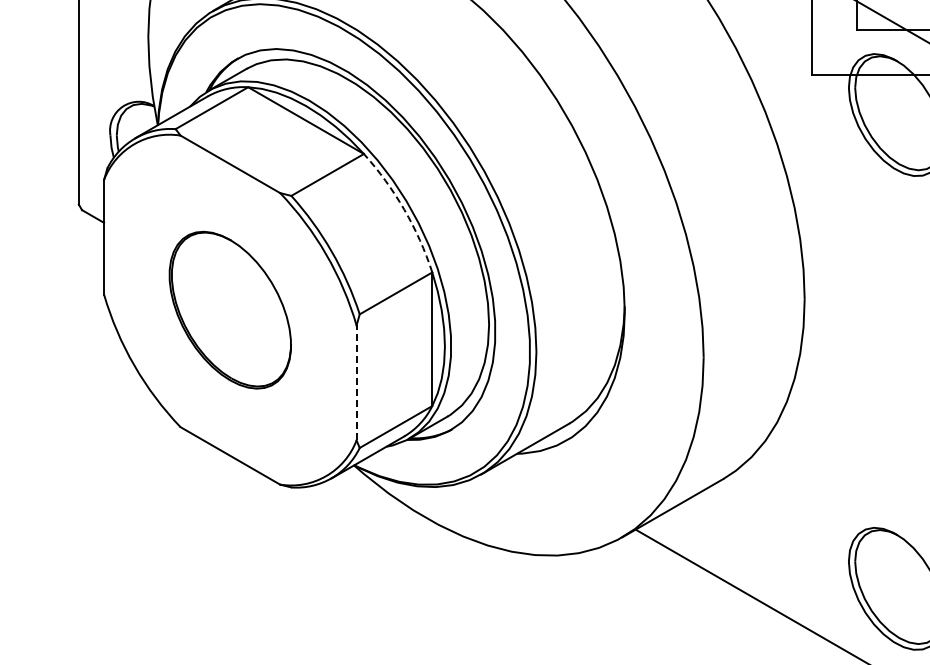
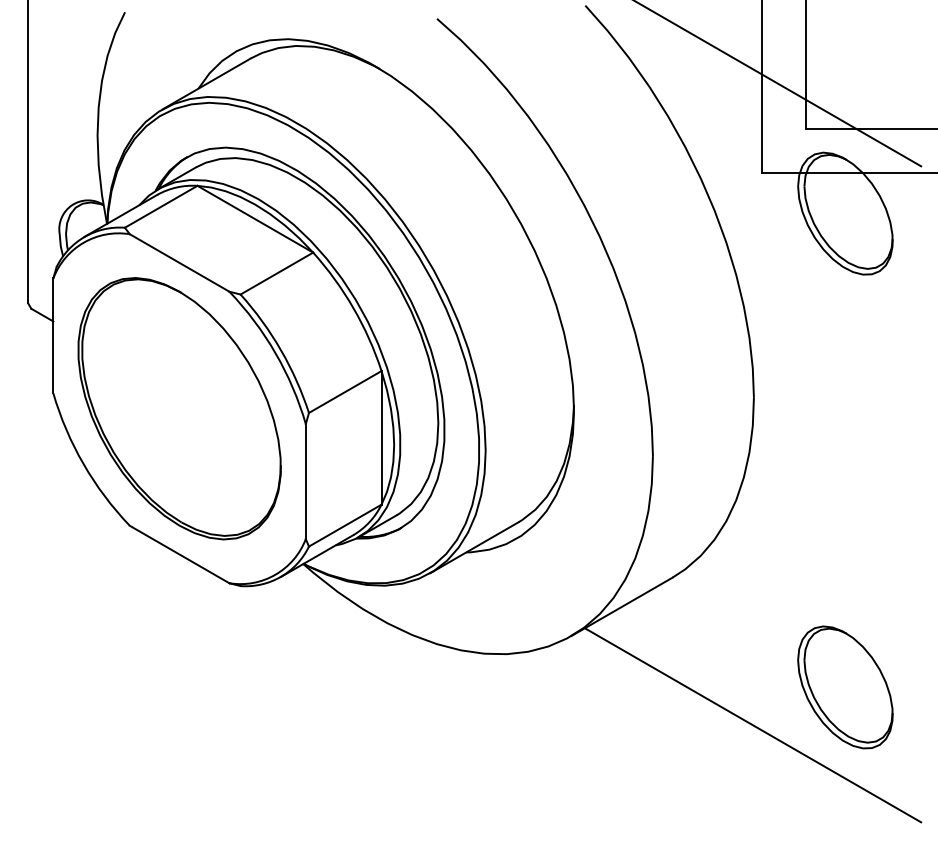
arc: (404, 209) -> (353, 308), dashed -> solid
part: (230, 309) -> (179, 408), size x1.67
line: (356, 382) -> (305, 481), dashed -> solid

